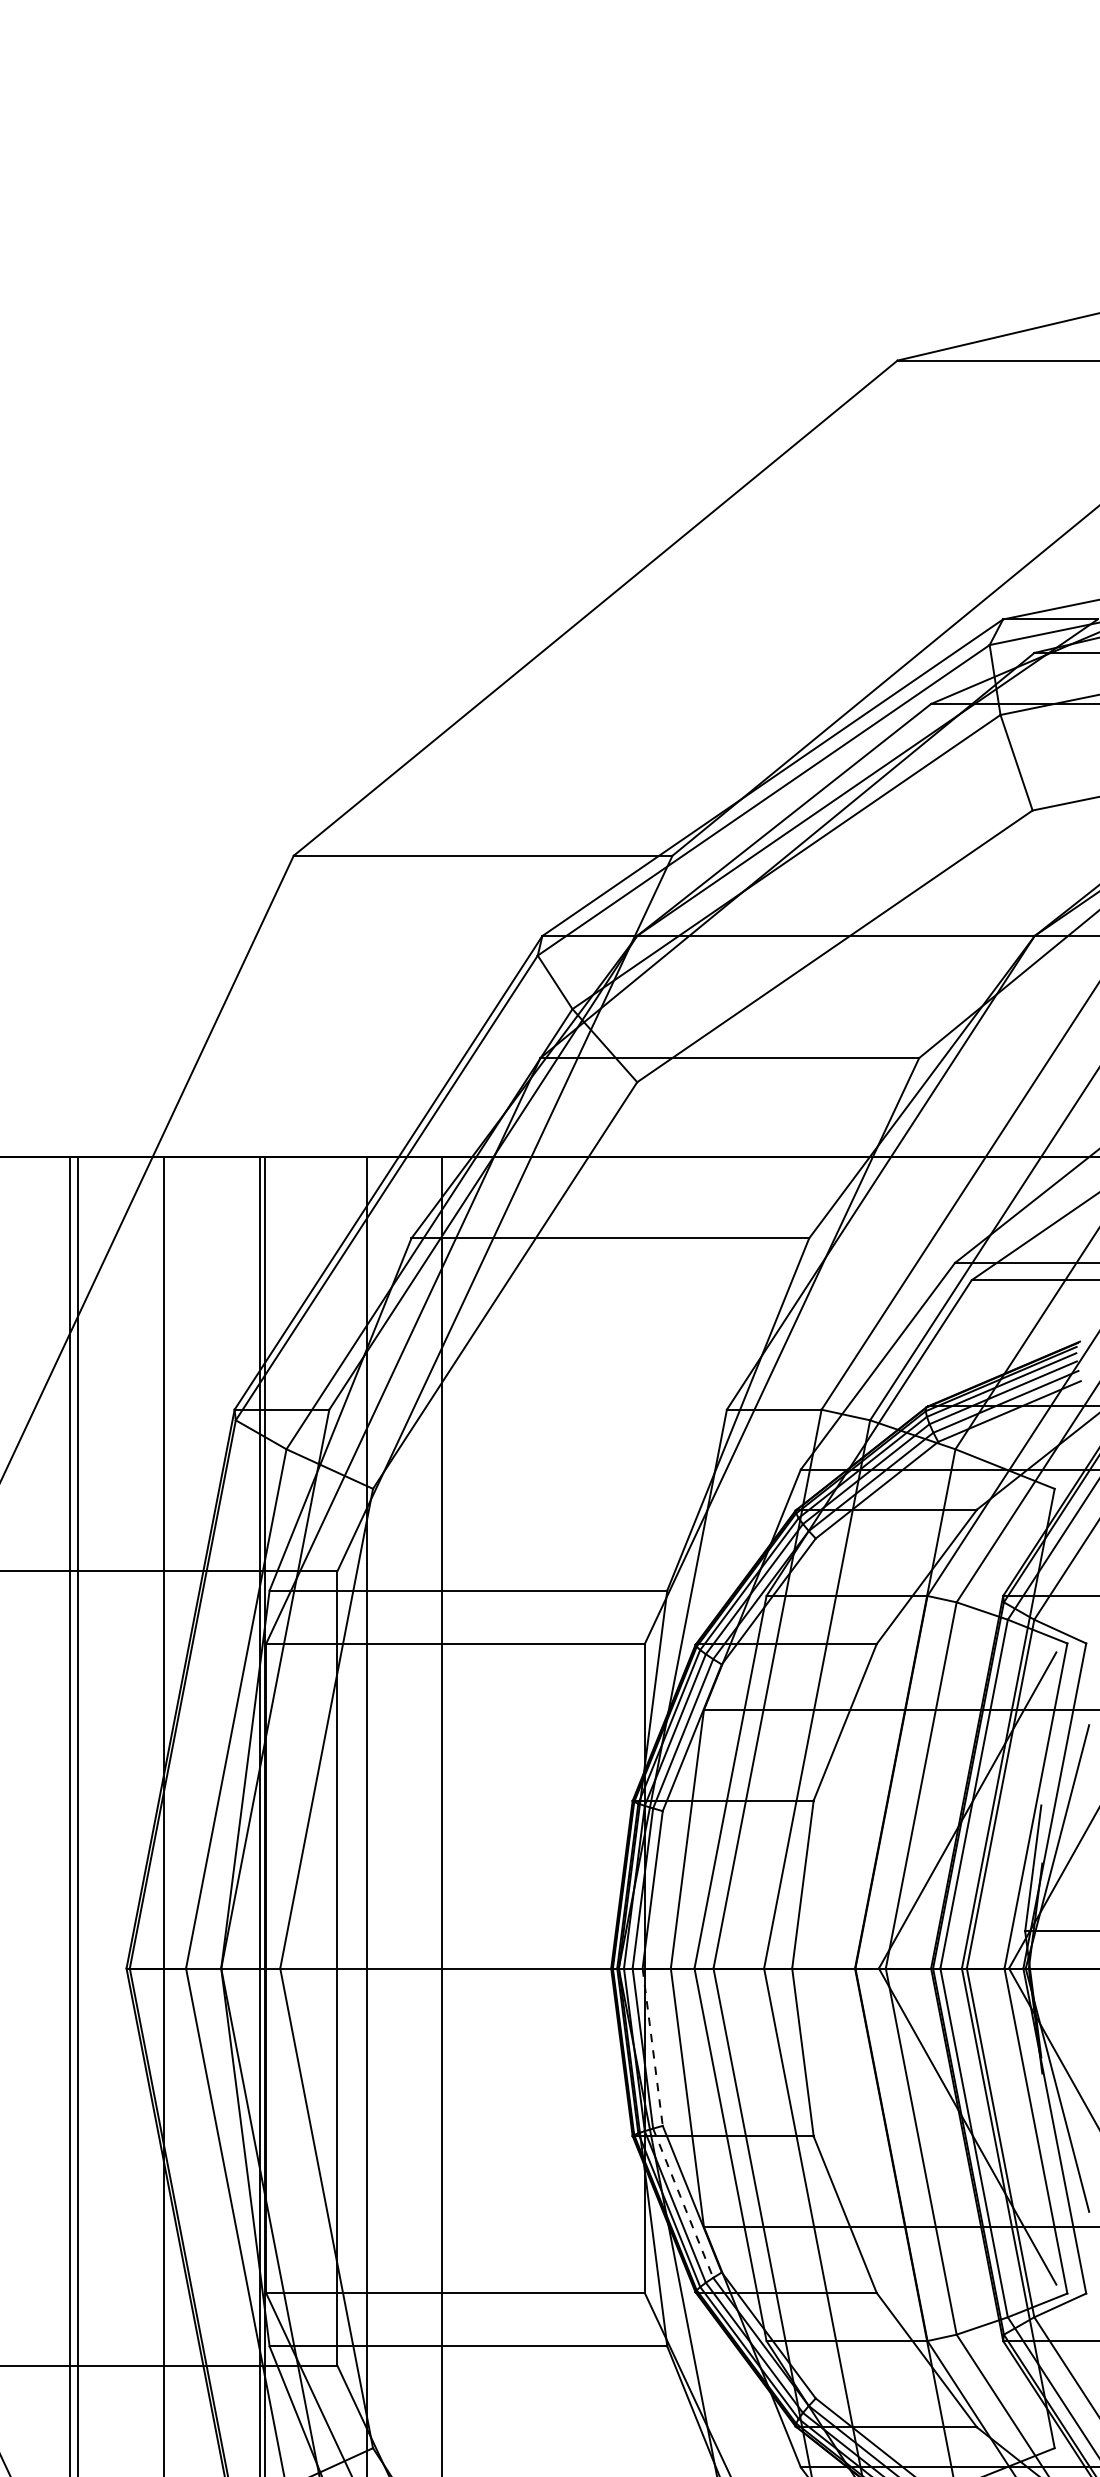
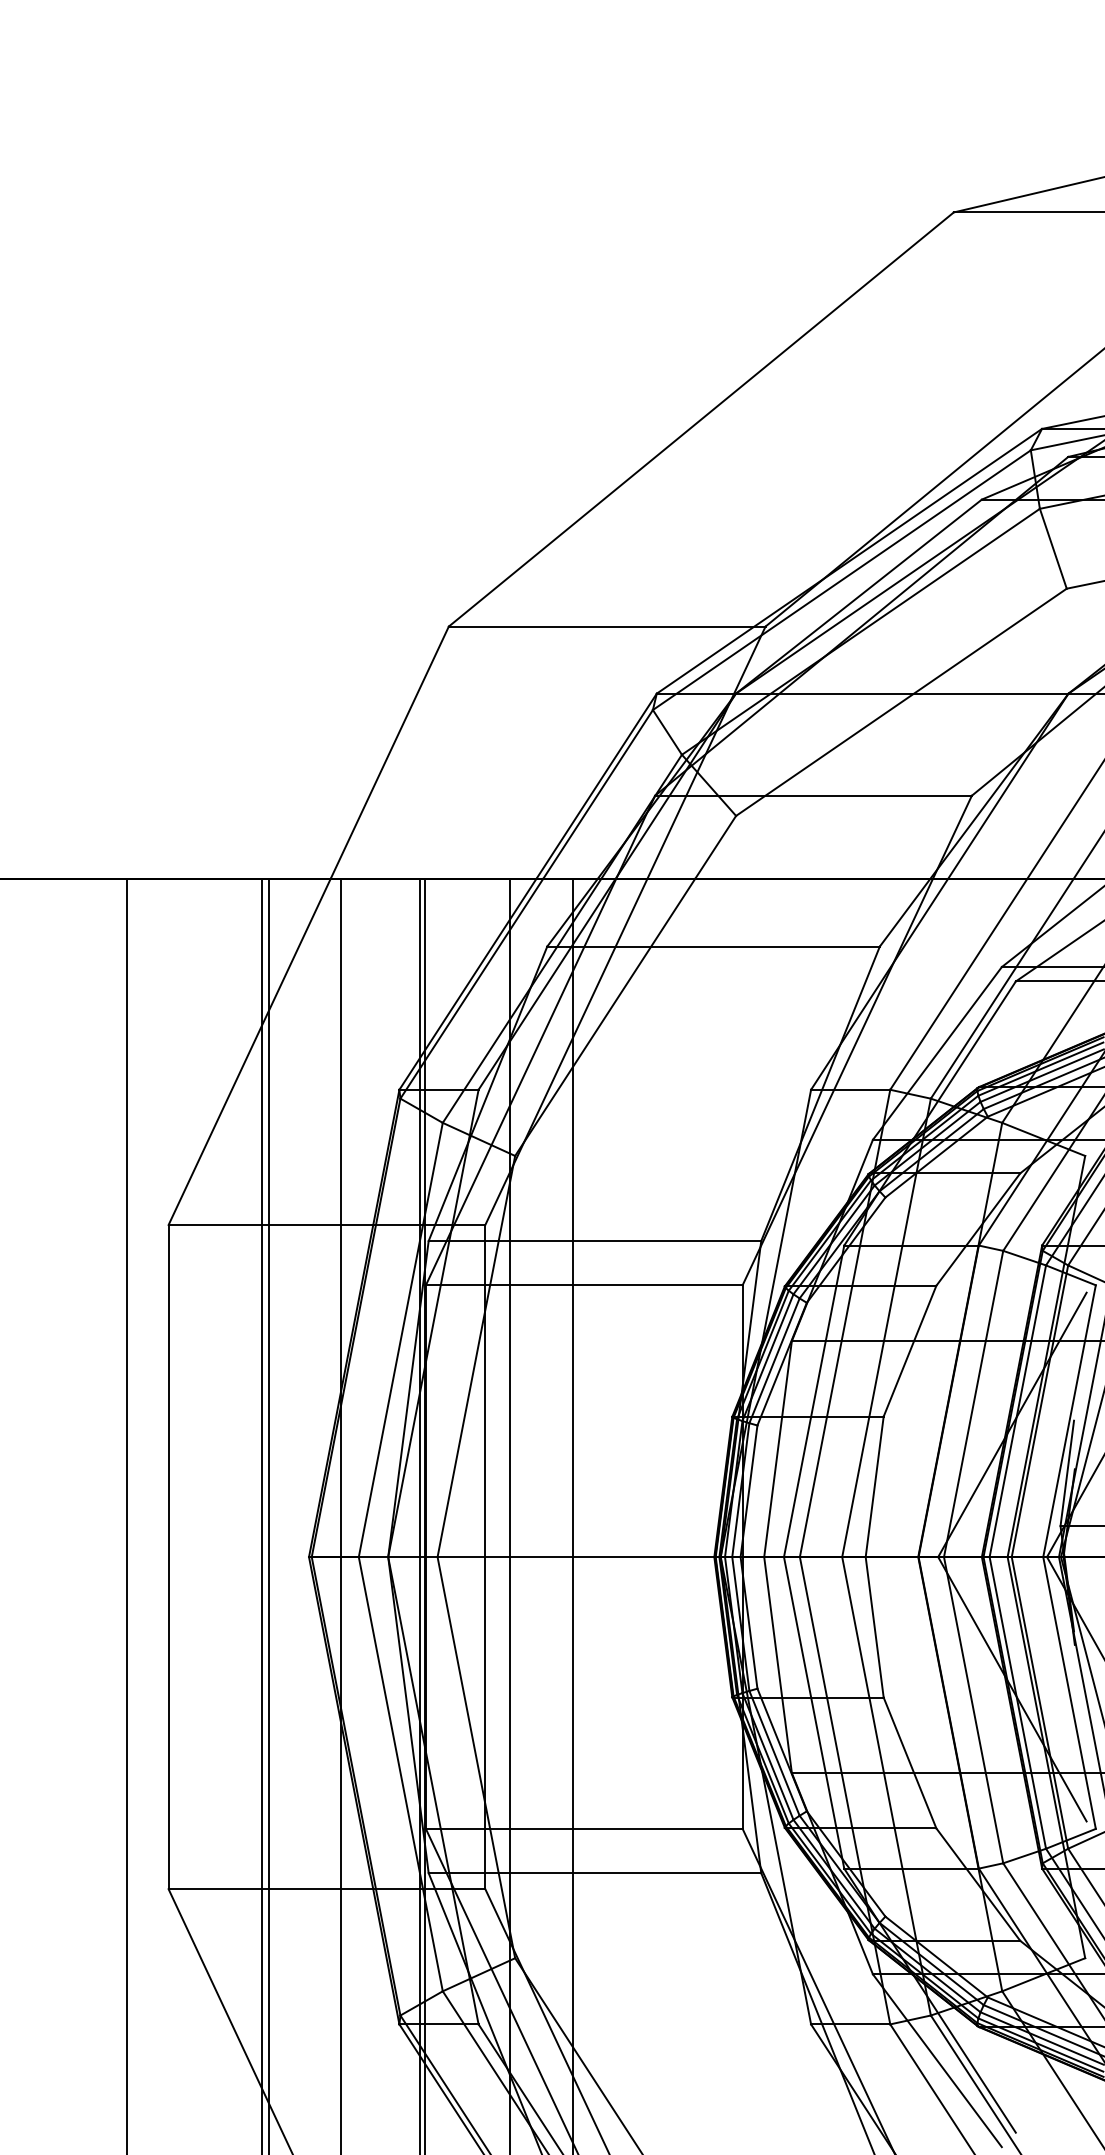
line: (653, 2047) -> (749, 1623), dashed -> solid
line: (683, 2203) -> (774, 1753), dashed -> solid

